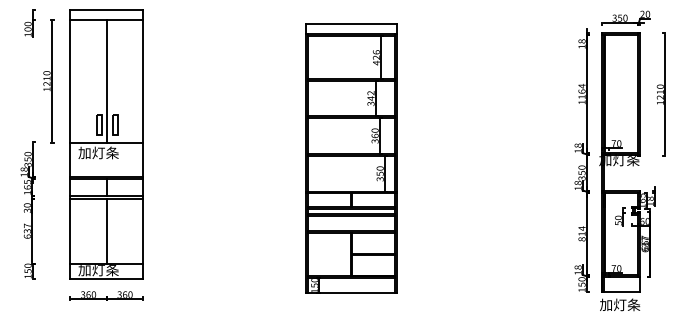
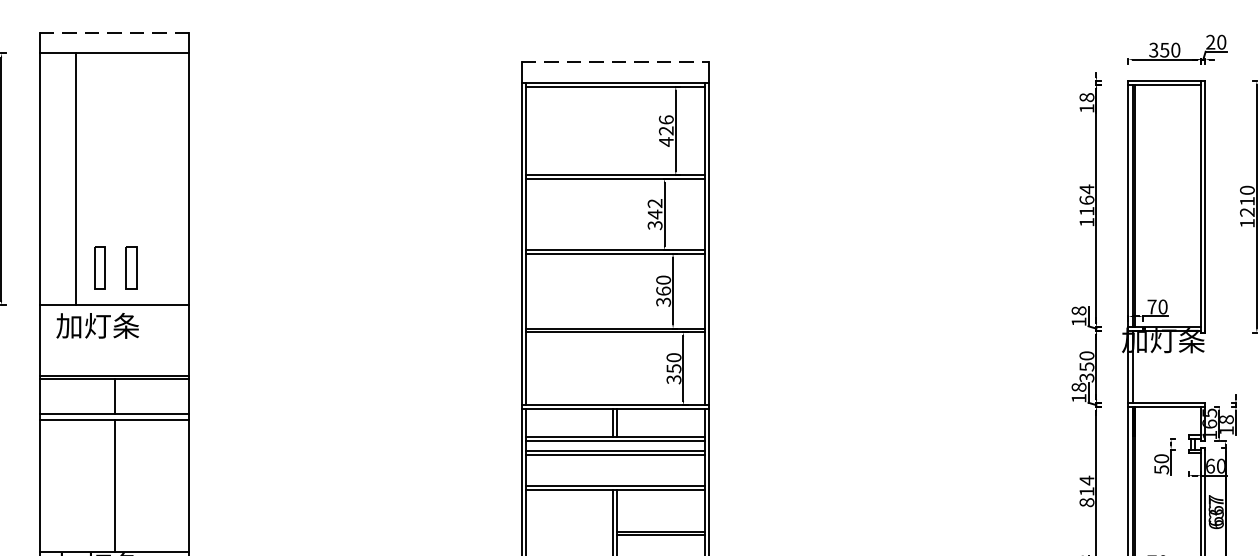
line: (106, 9) -> (113, 32), solid -> dashed
line: (351, 24) -> (615, 62), solid -> dashed
line: (106, 80) -> (74, 177), moved

